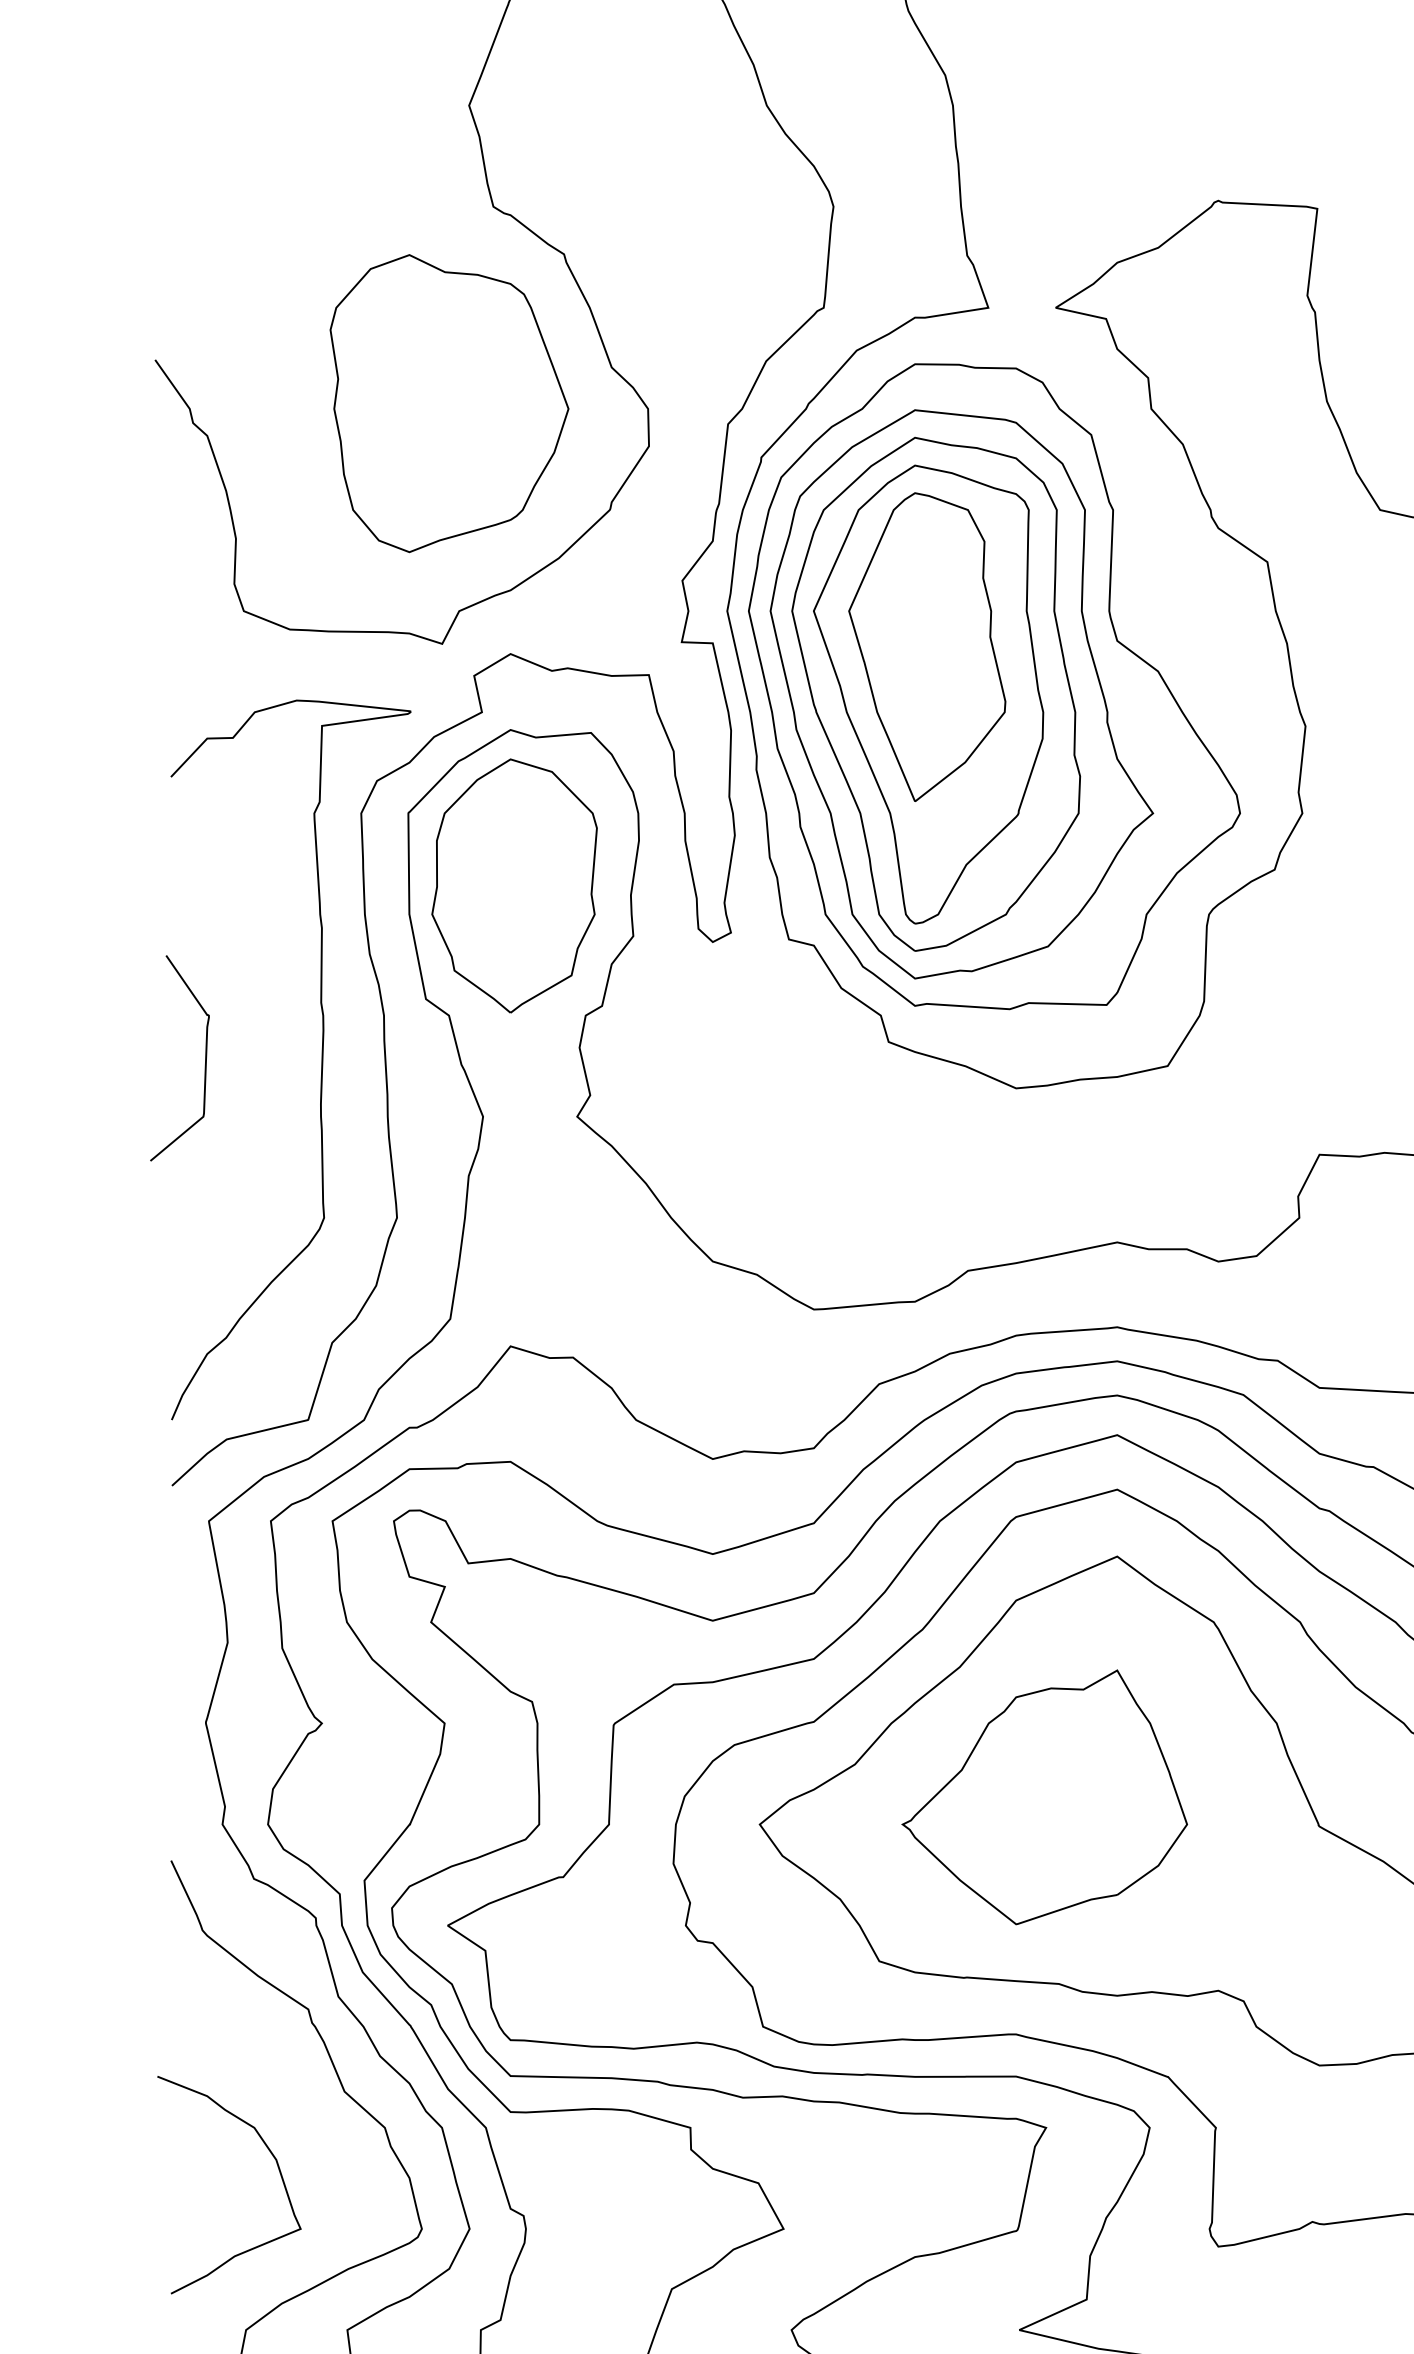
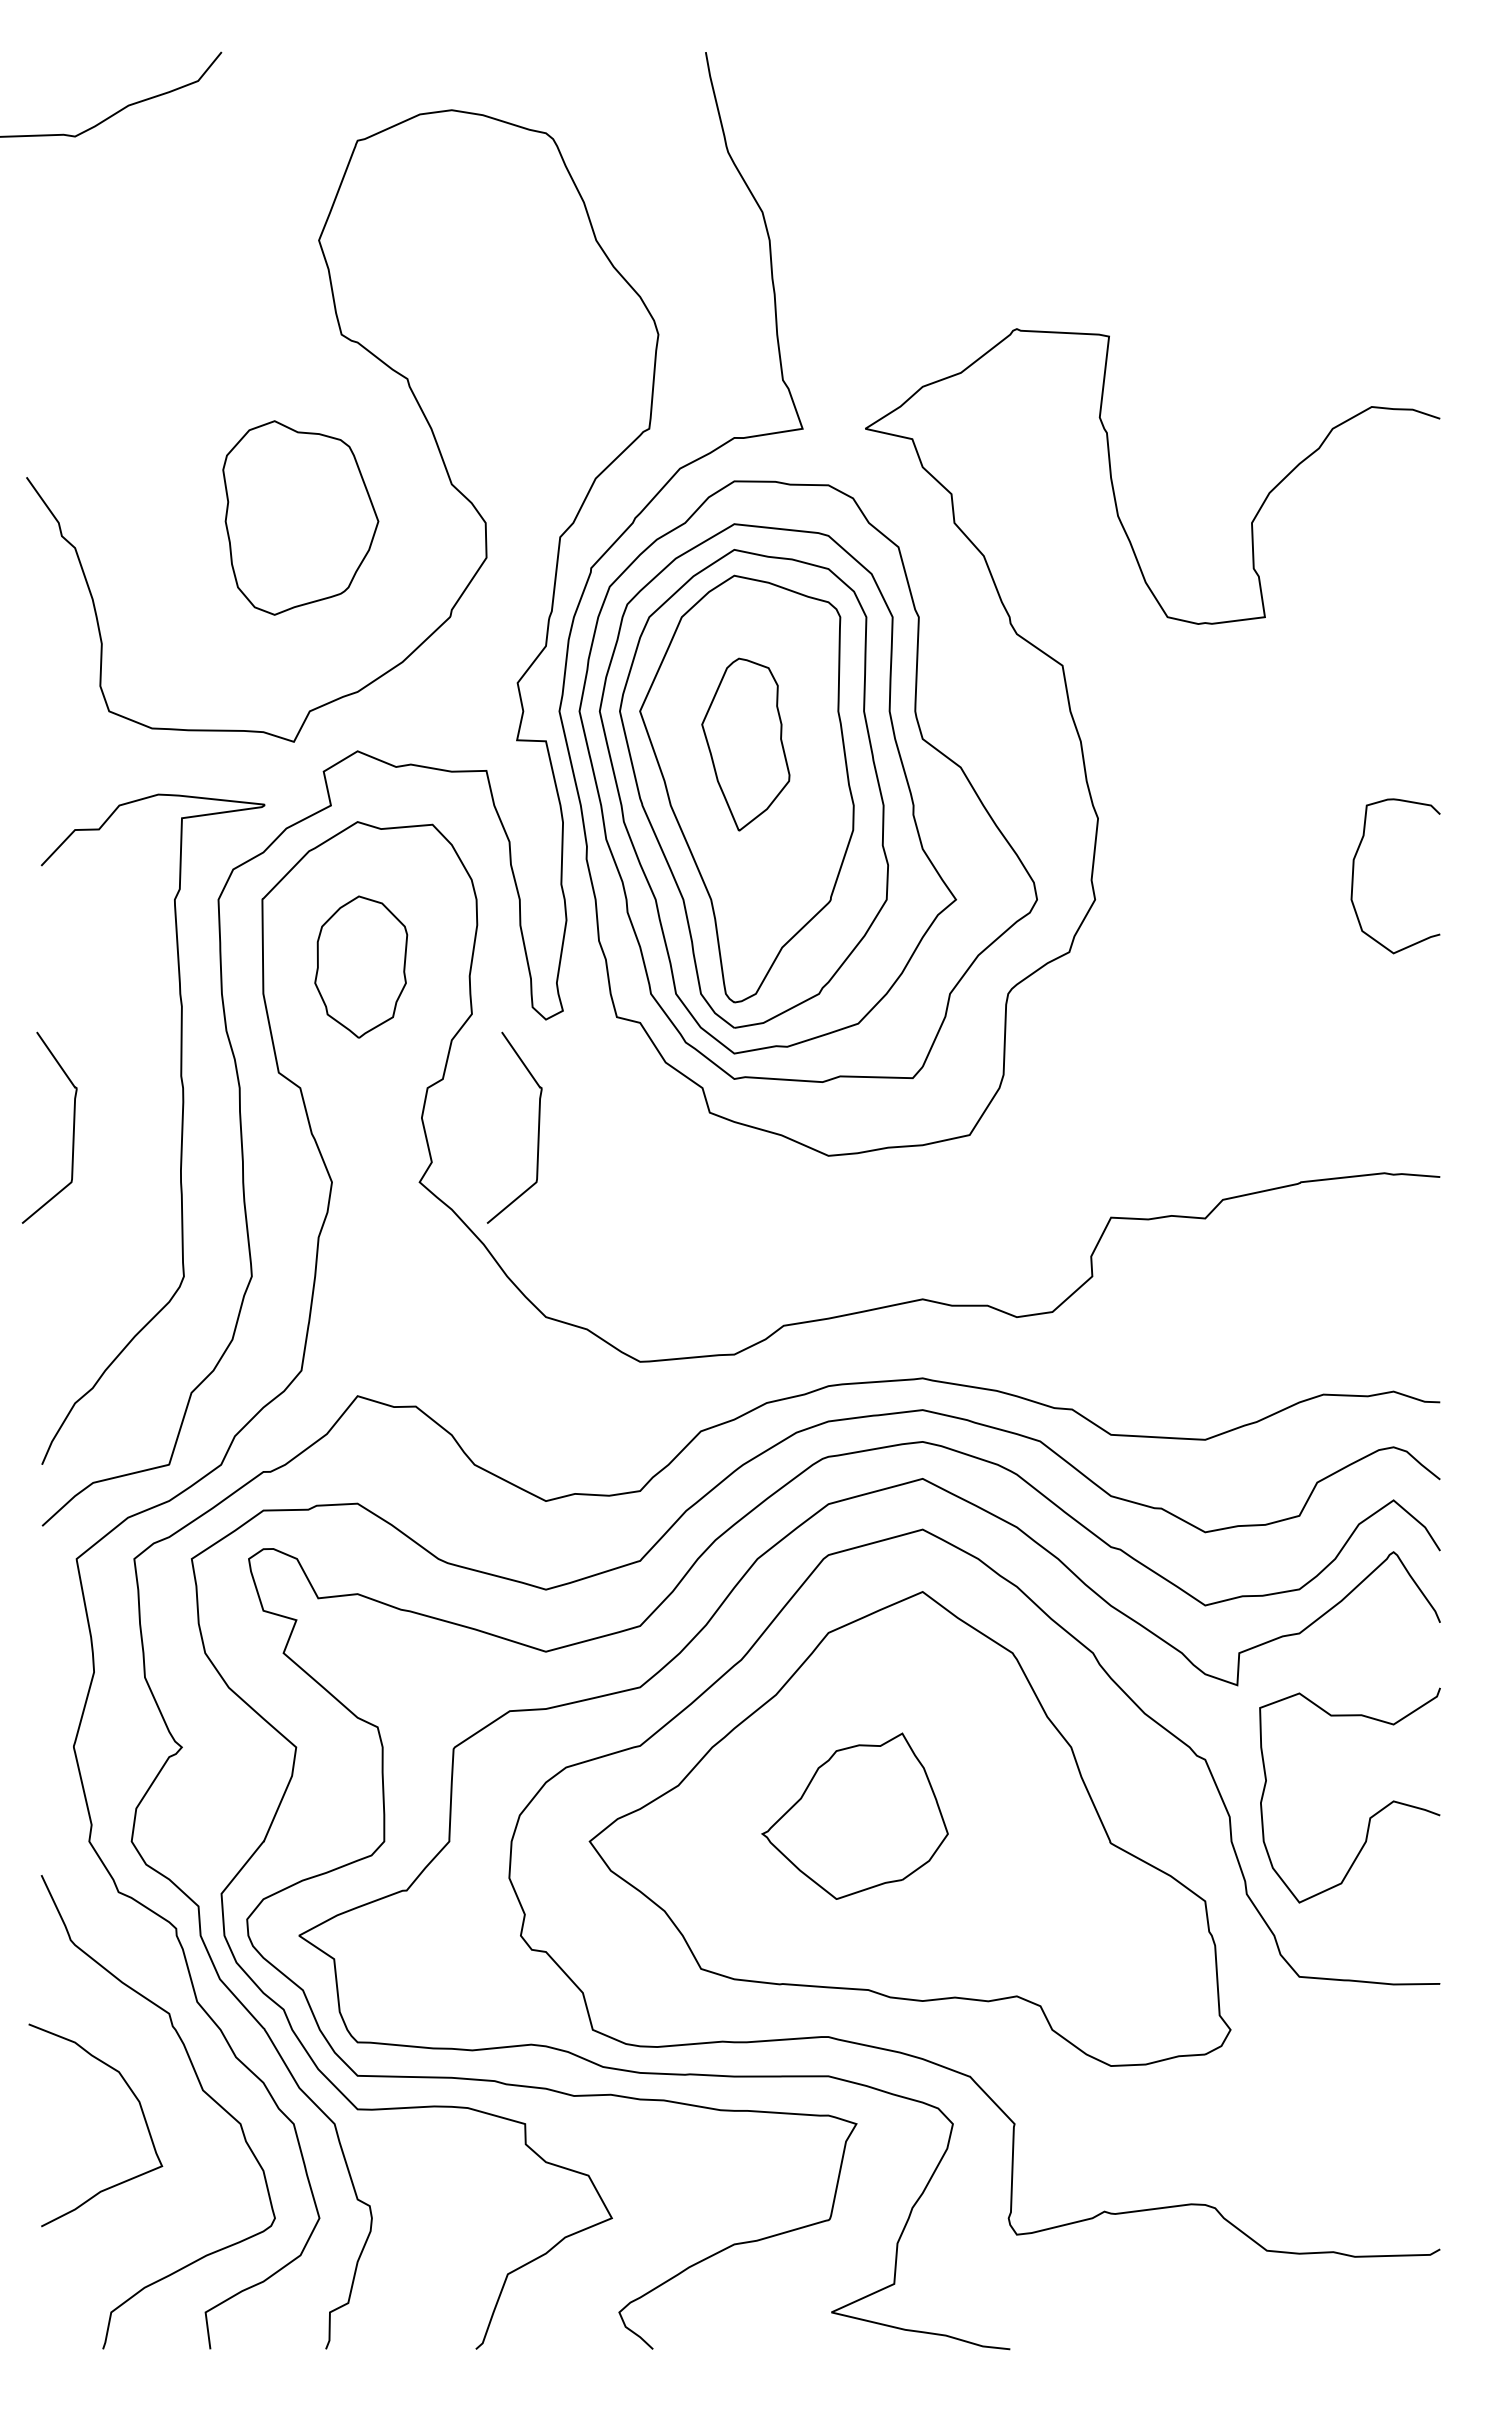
part: (449, 403) -> (300, 517), size x0.7
part: (927, 646) -> (745, 744), size x0.6
part: (513, 885) -> (360, 966), size x0.6
curve: (703, 1064) -> (537, 1133), added
part: (1044, 1797) -> (854, 1816), size x0.7
curve: (278, 2170) -> (141, 2111), moved

